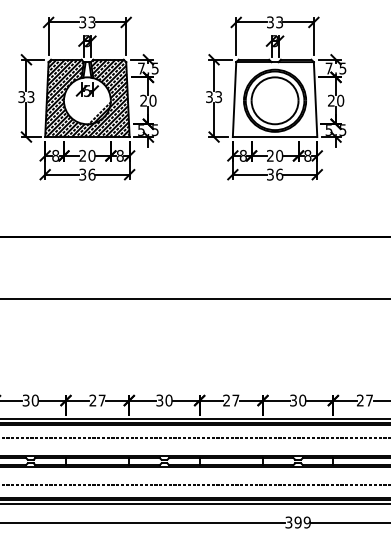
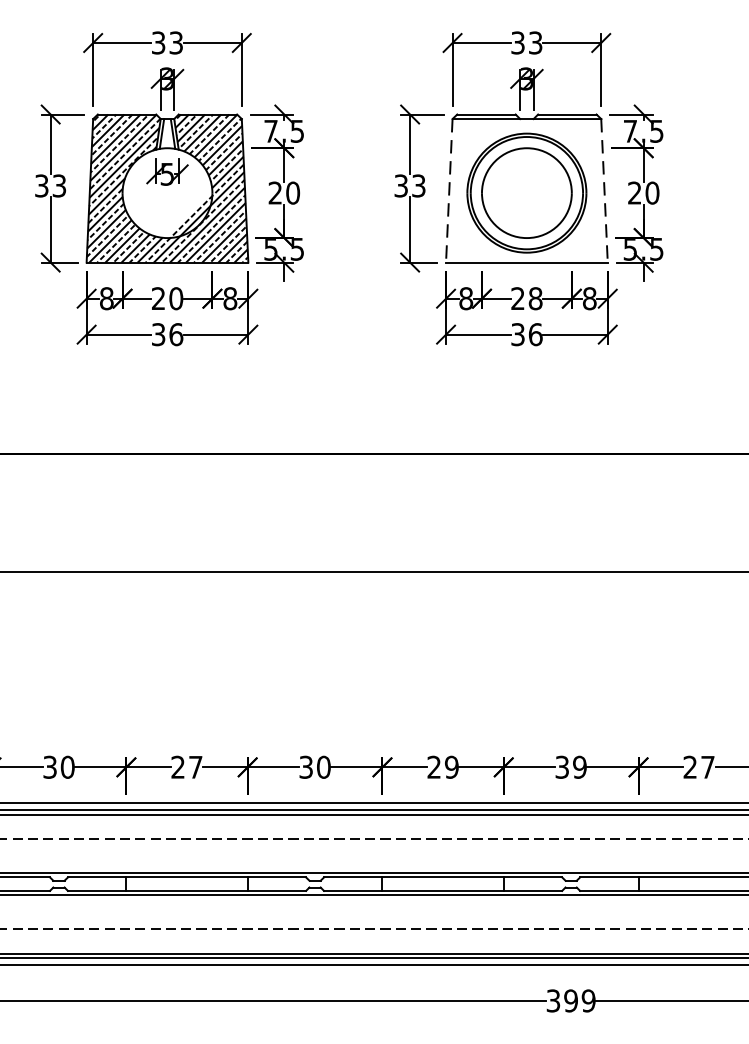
line: (234, 99) -> (449, 190), solid -> dashed
line: (315, 99) -> (604, 190), solid -> dashed
text: (279, 155) -> (535, 297), 20 -> 28
text: (235, 400) -> (451, 767), 27 -> 29
text: (302, 400) -> (579, 767), 30 -> 39

